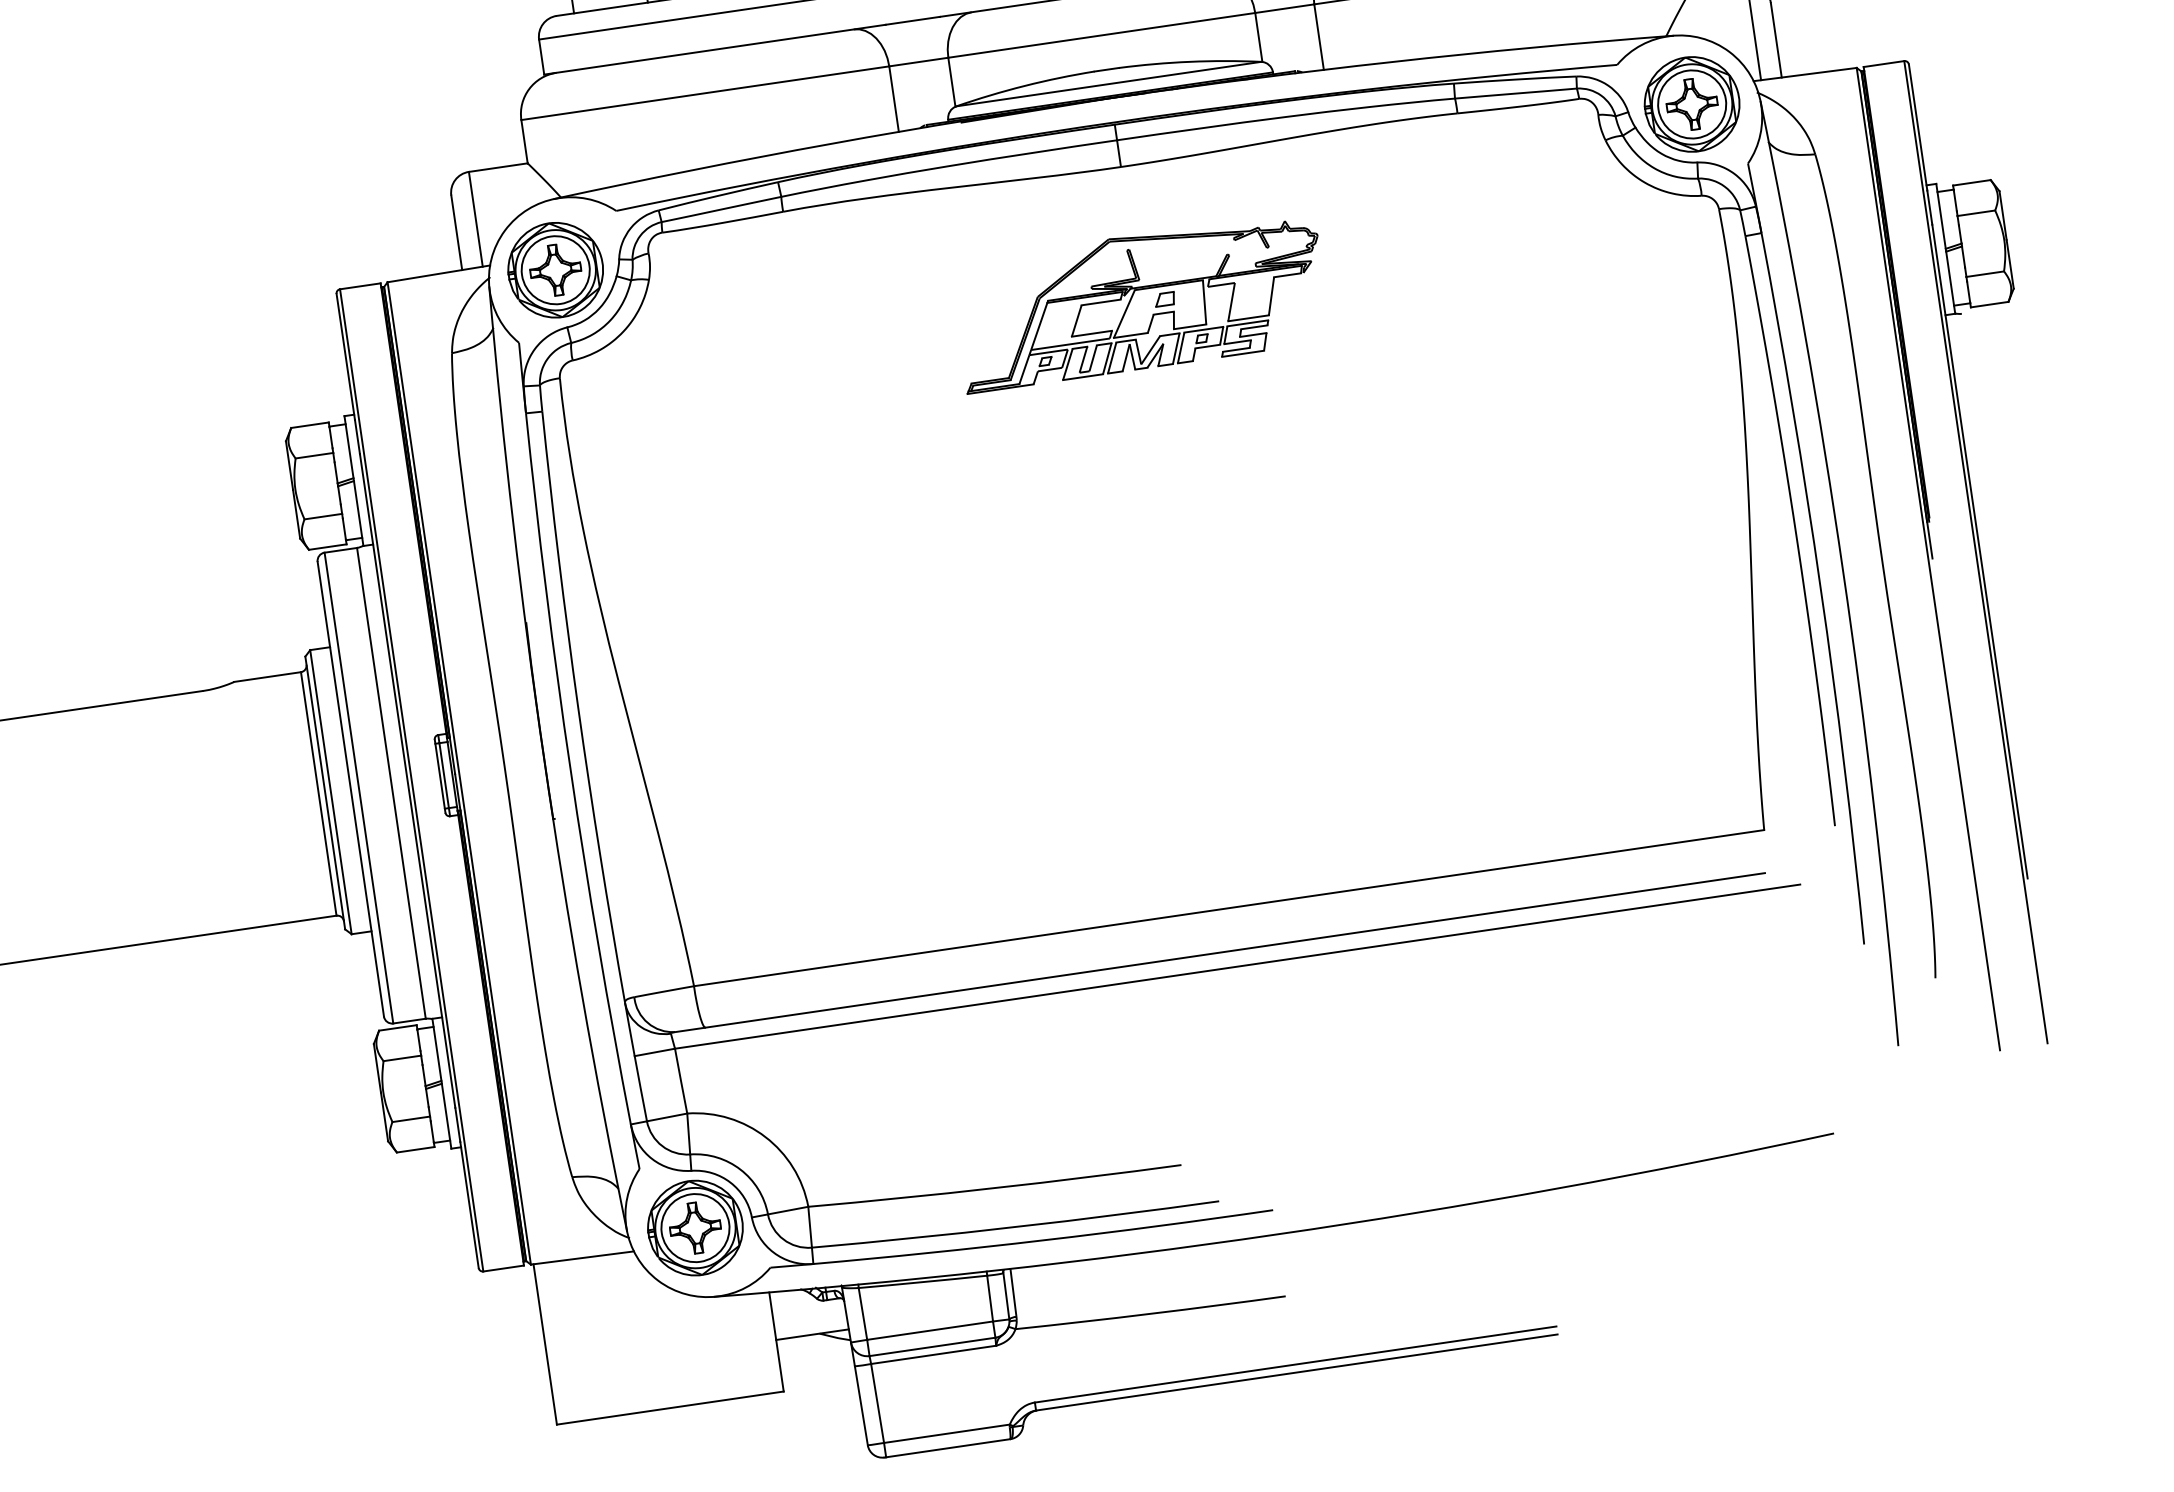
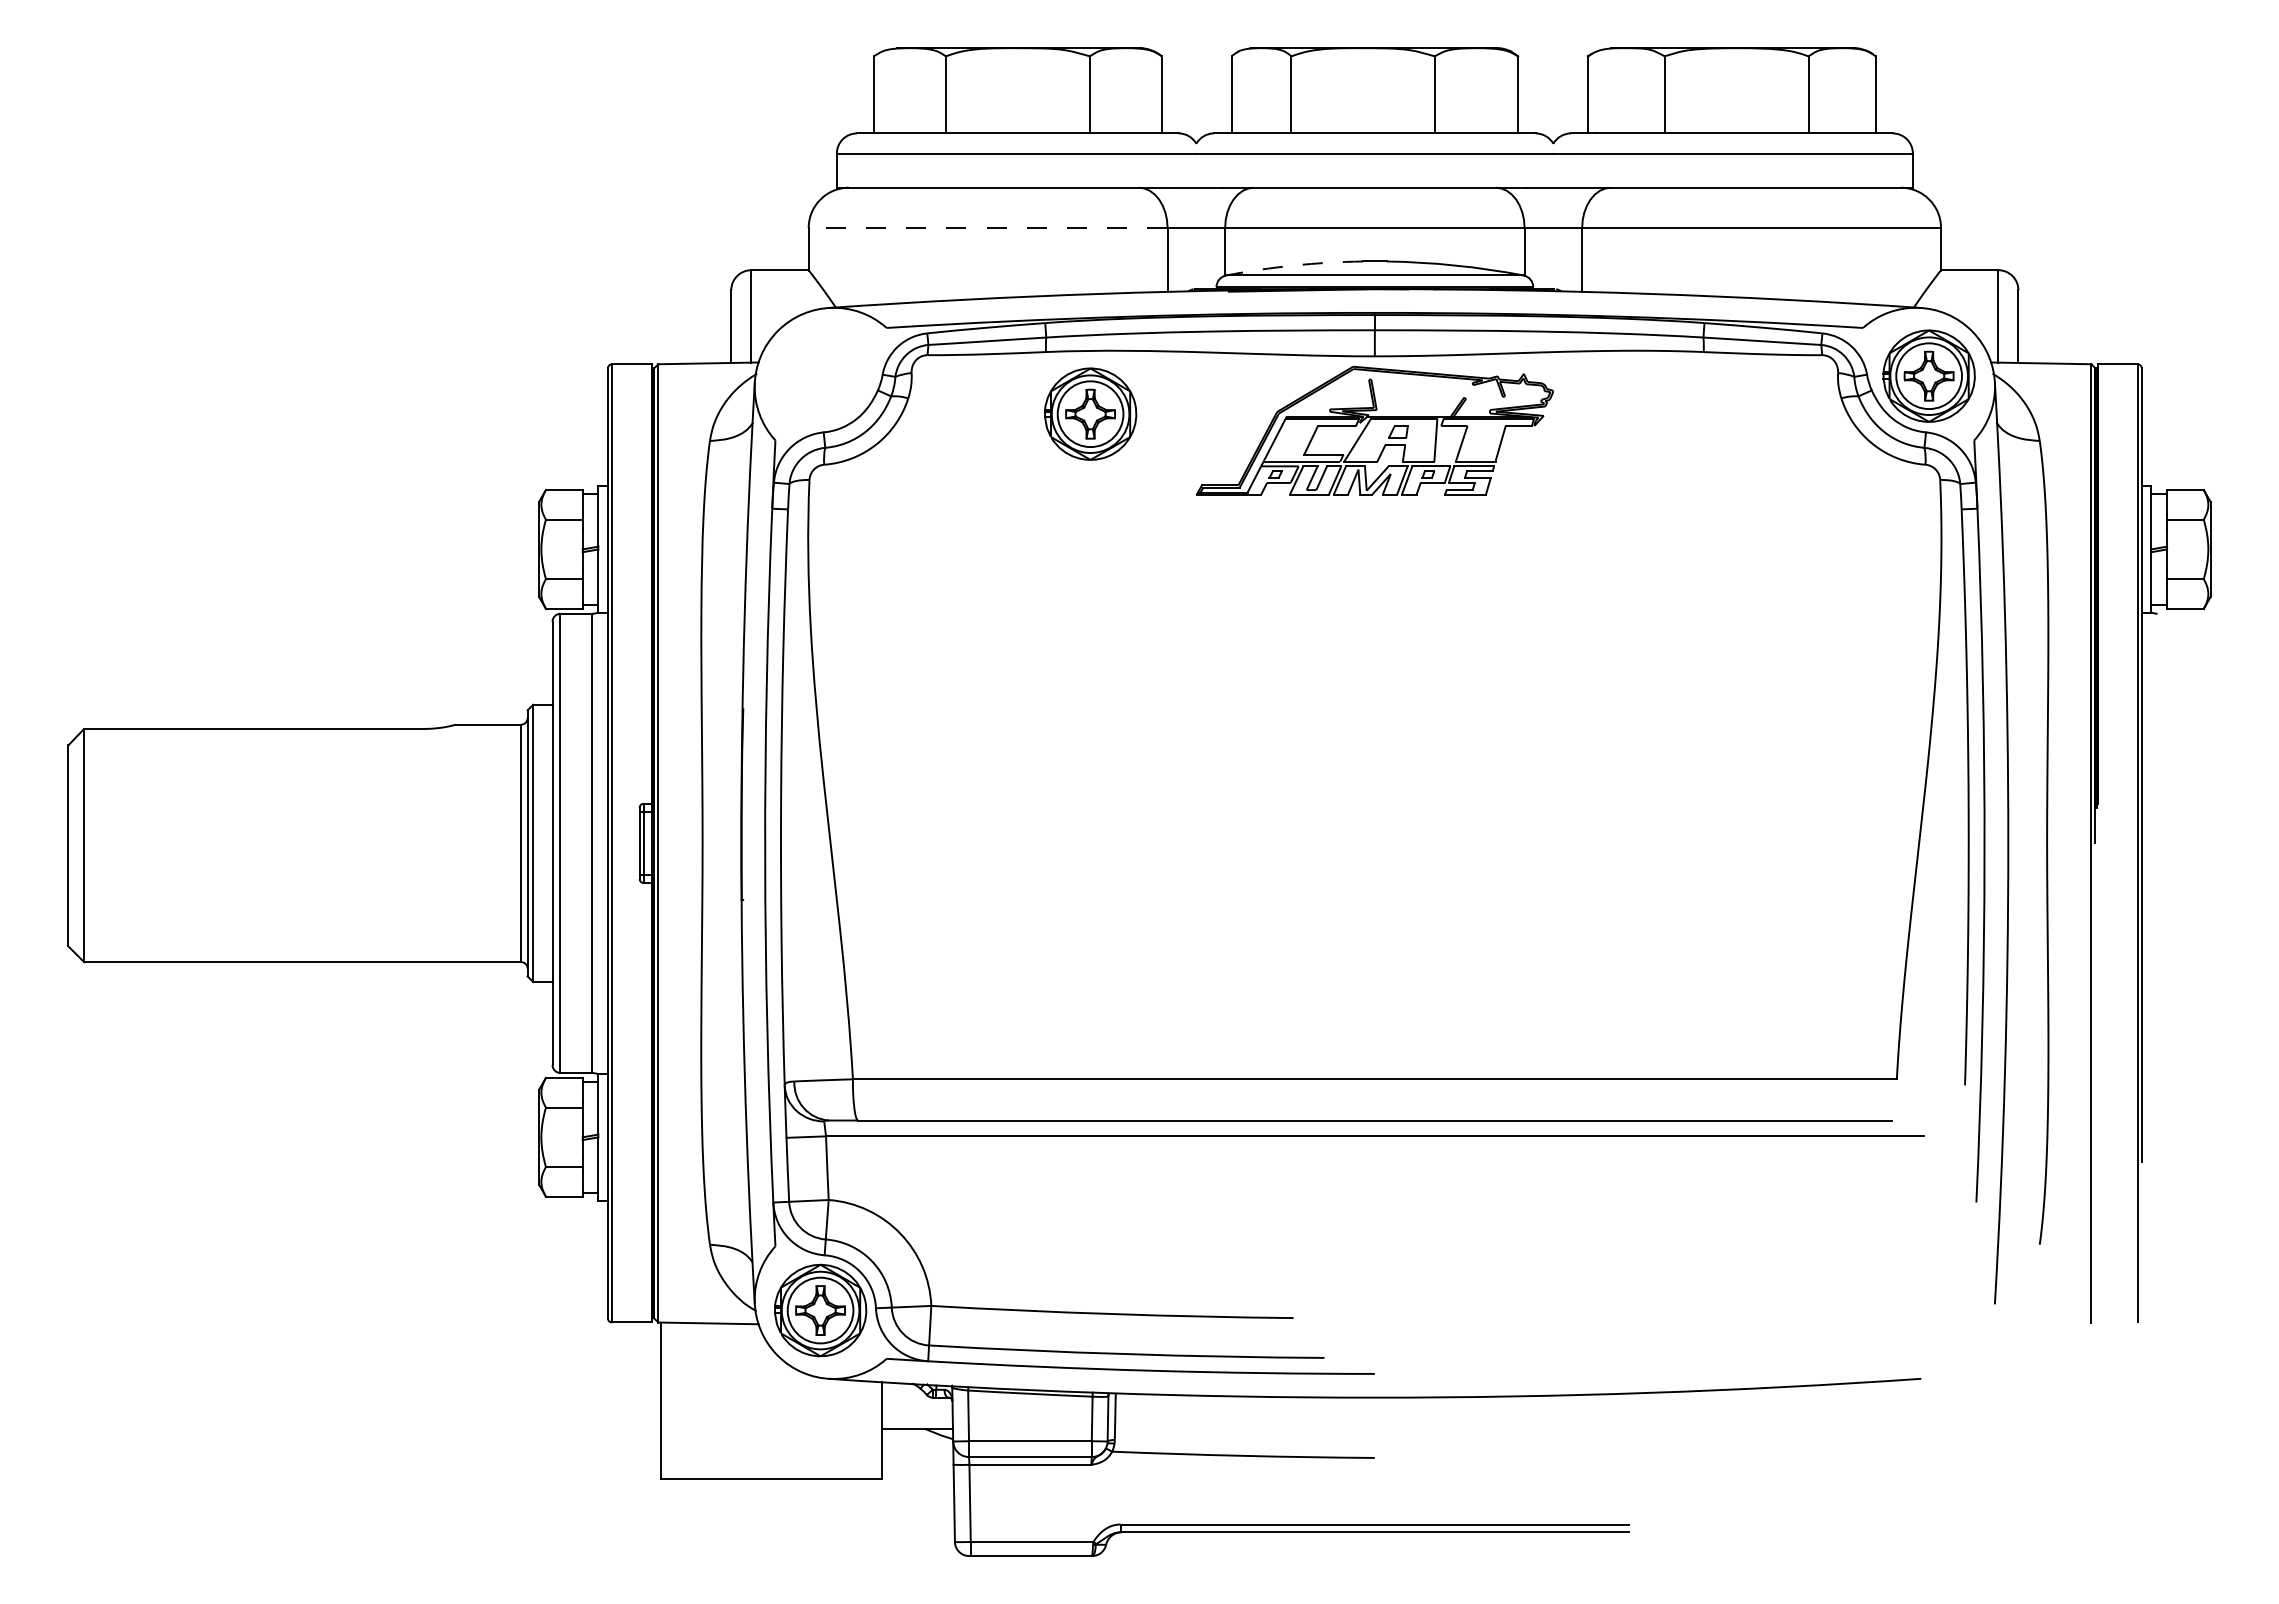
arc: (1025, 85) -> (1294, 265), solid -> dashed
line: (704, 92) -> (987, 227), solid -> dashed
part: (555, 269) -> (1090, 413), moved
part: (1140, 301) -> (1374, 430), moved

